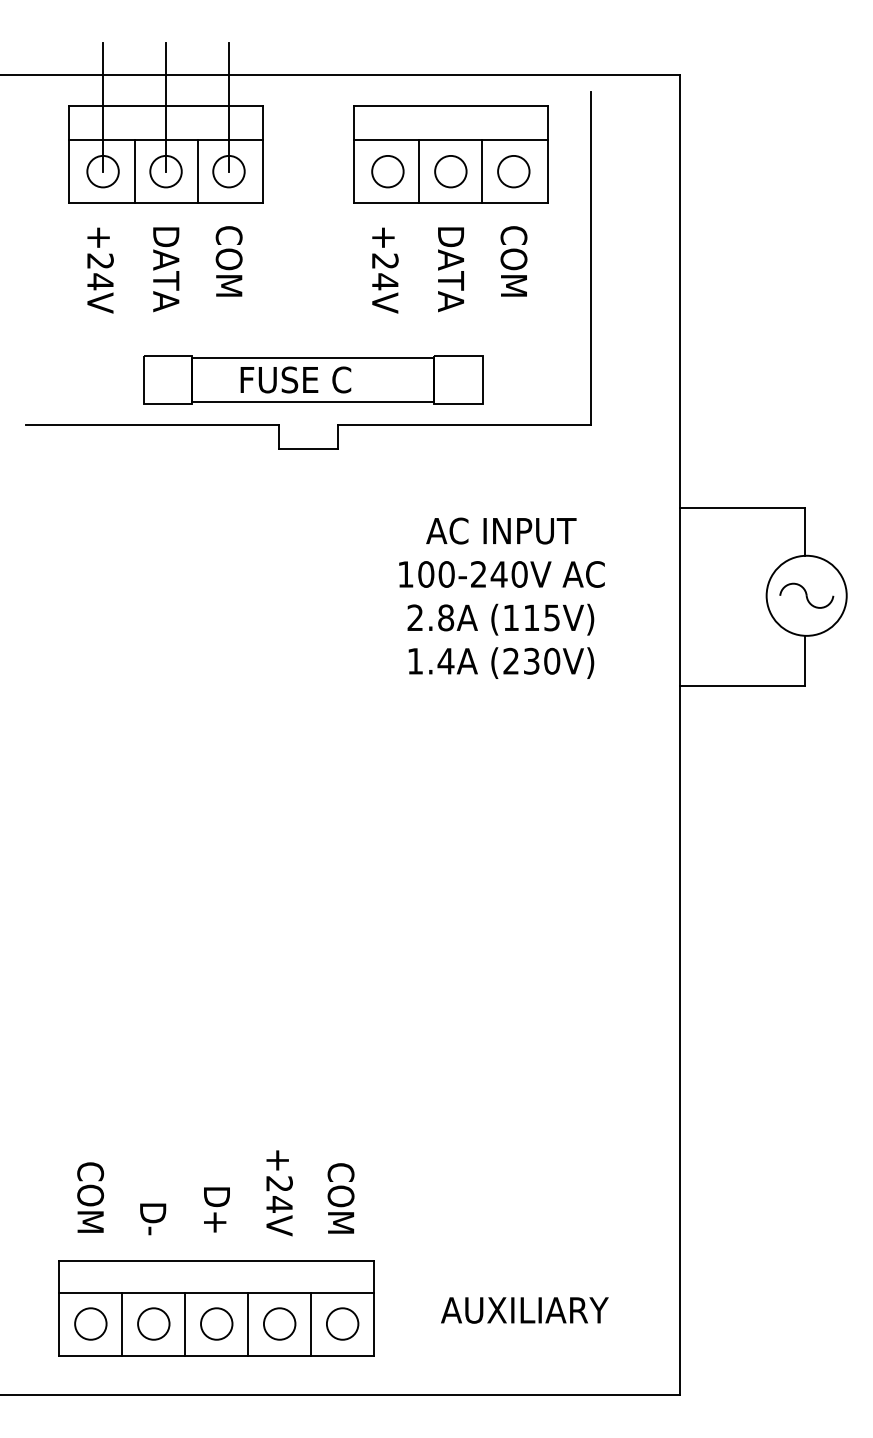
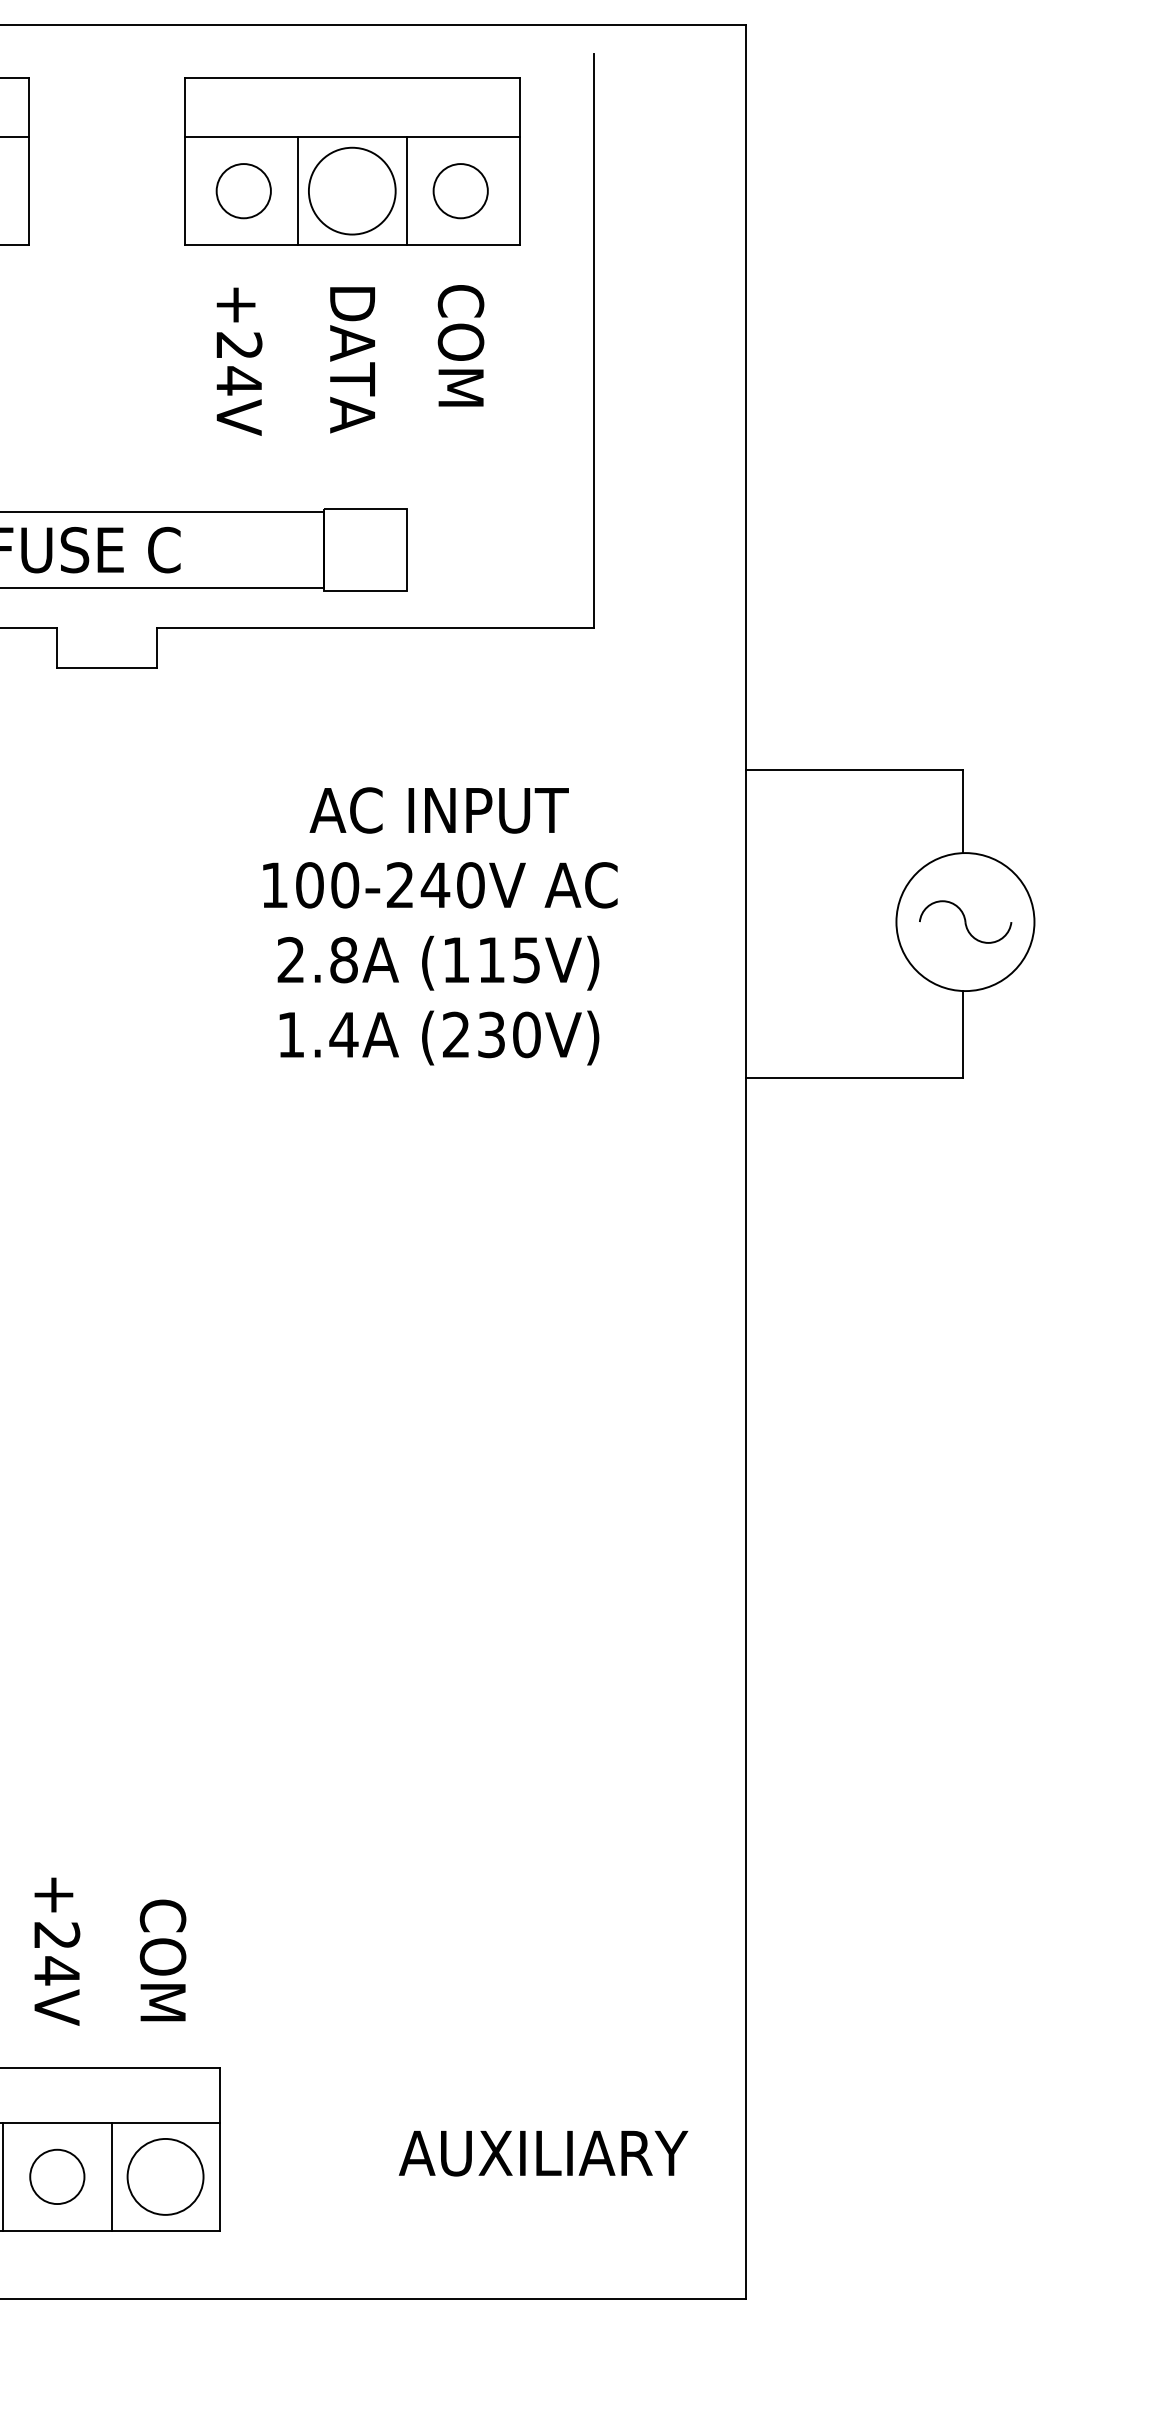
circle: (450, 171) -> (351, 190), size x1.6
text: (524, 1310) -> (542, 2153), moved
circle: (342, 1323) -> (165, 2175), size x1.4

